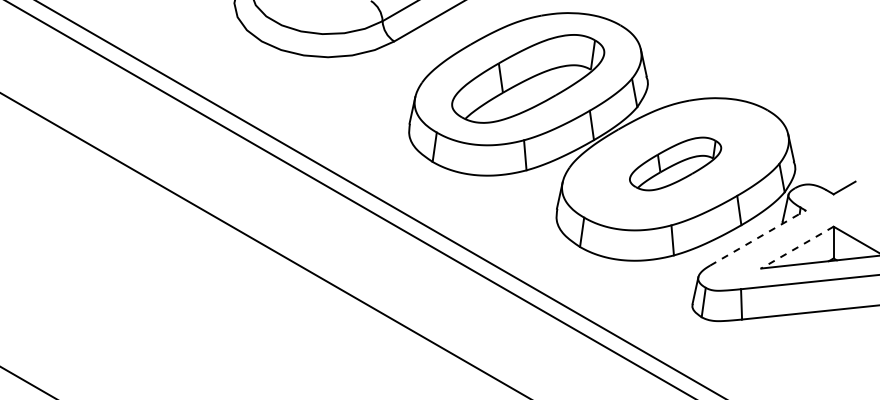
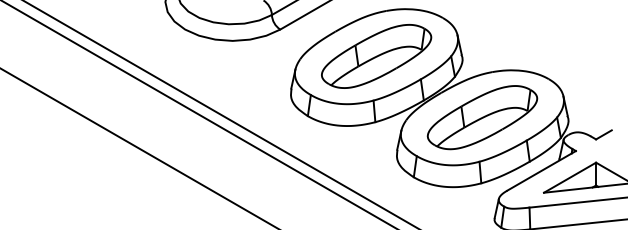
part: (675, 163) -> (482, 117), size x1.67
line: (758, 237) -> (542, 170), dashed -> solid
line: (797, 247) -> (570, 177), dashed -> solid

